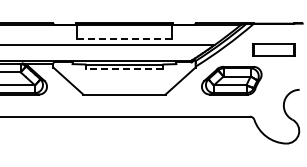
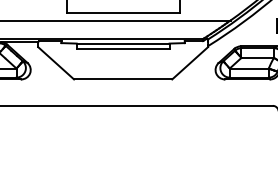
line: (124, 39) -> (123, 13), dashed -> solid
line: (124, 69) -> (123, 49), dashed -> solid

